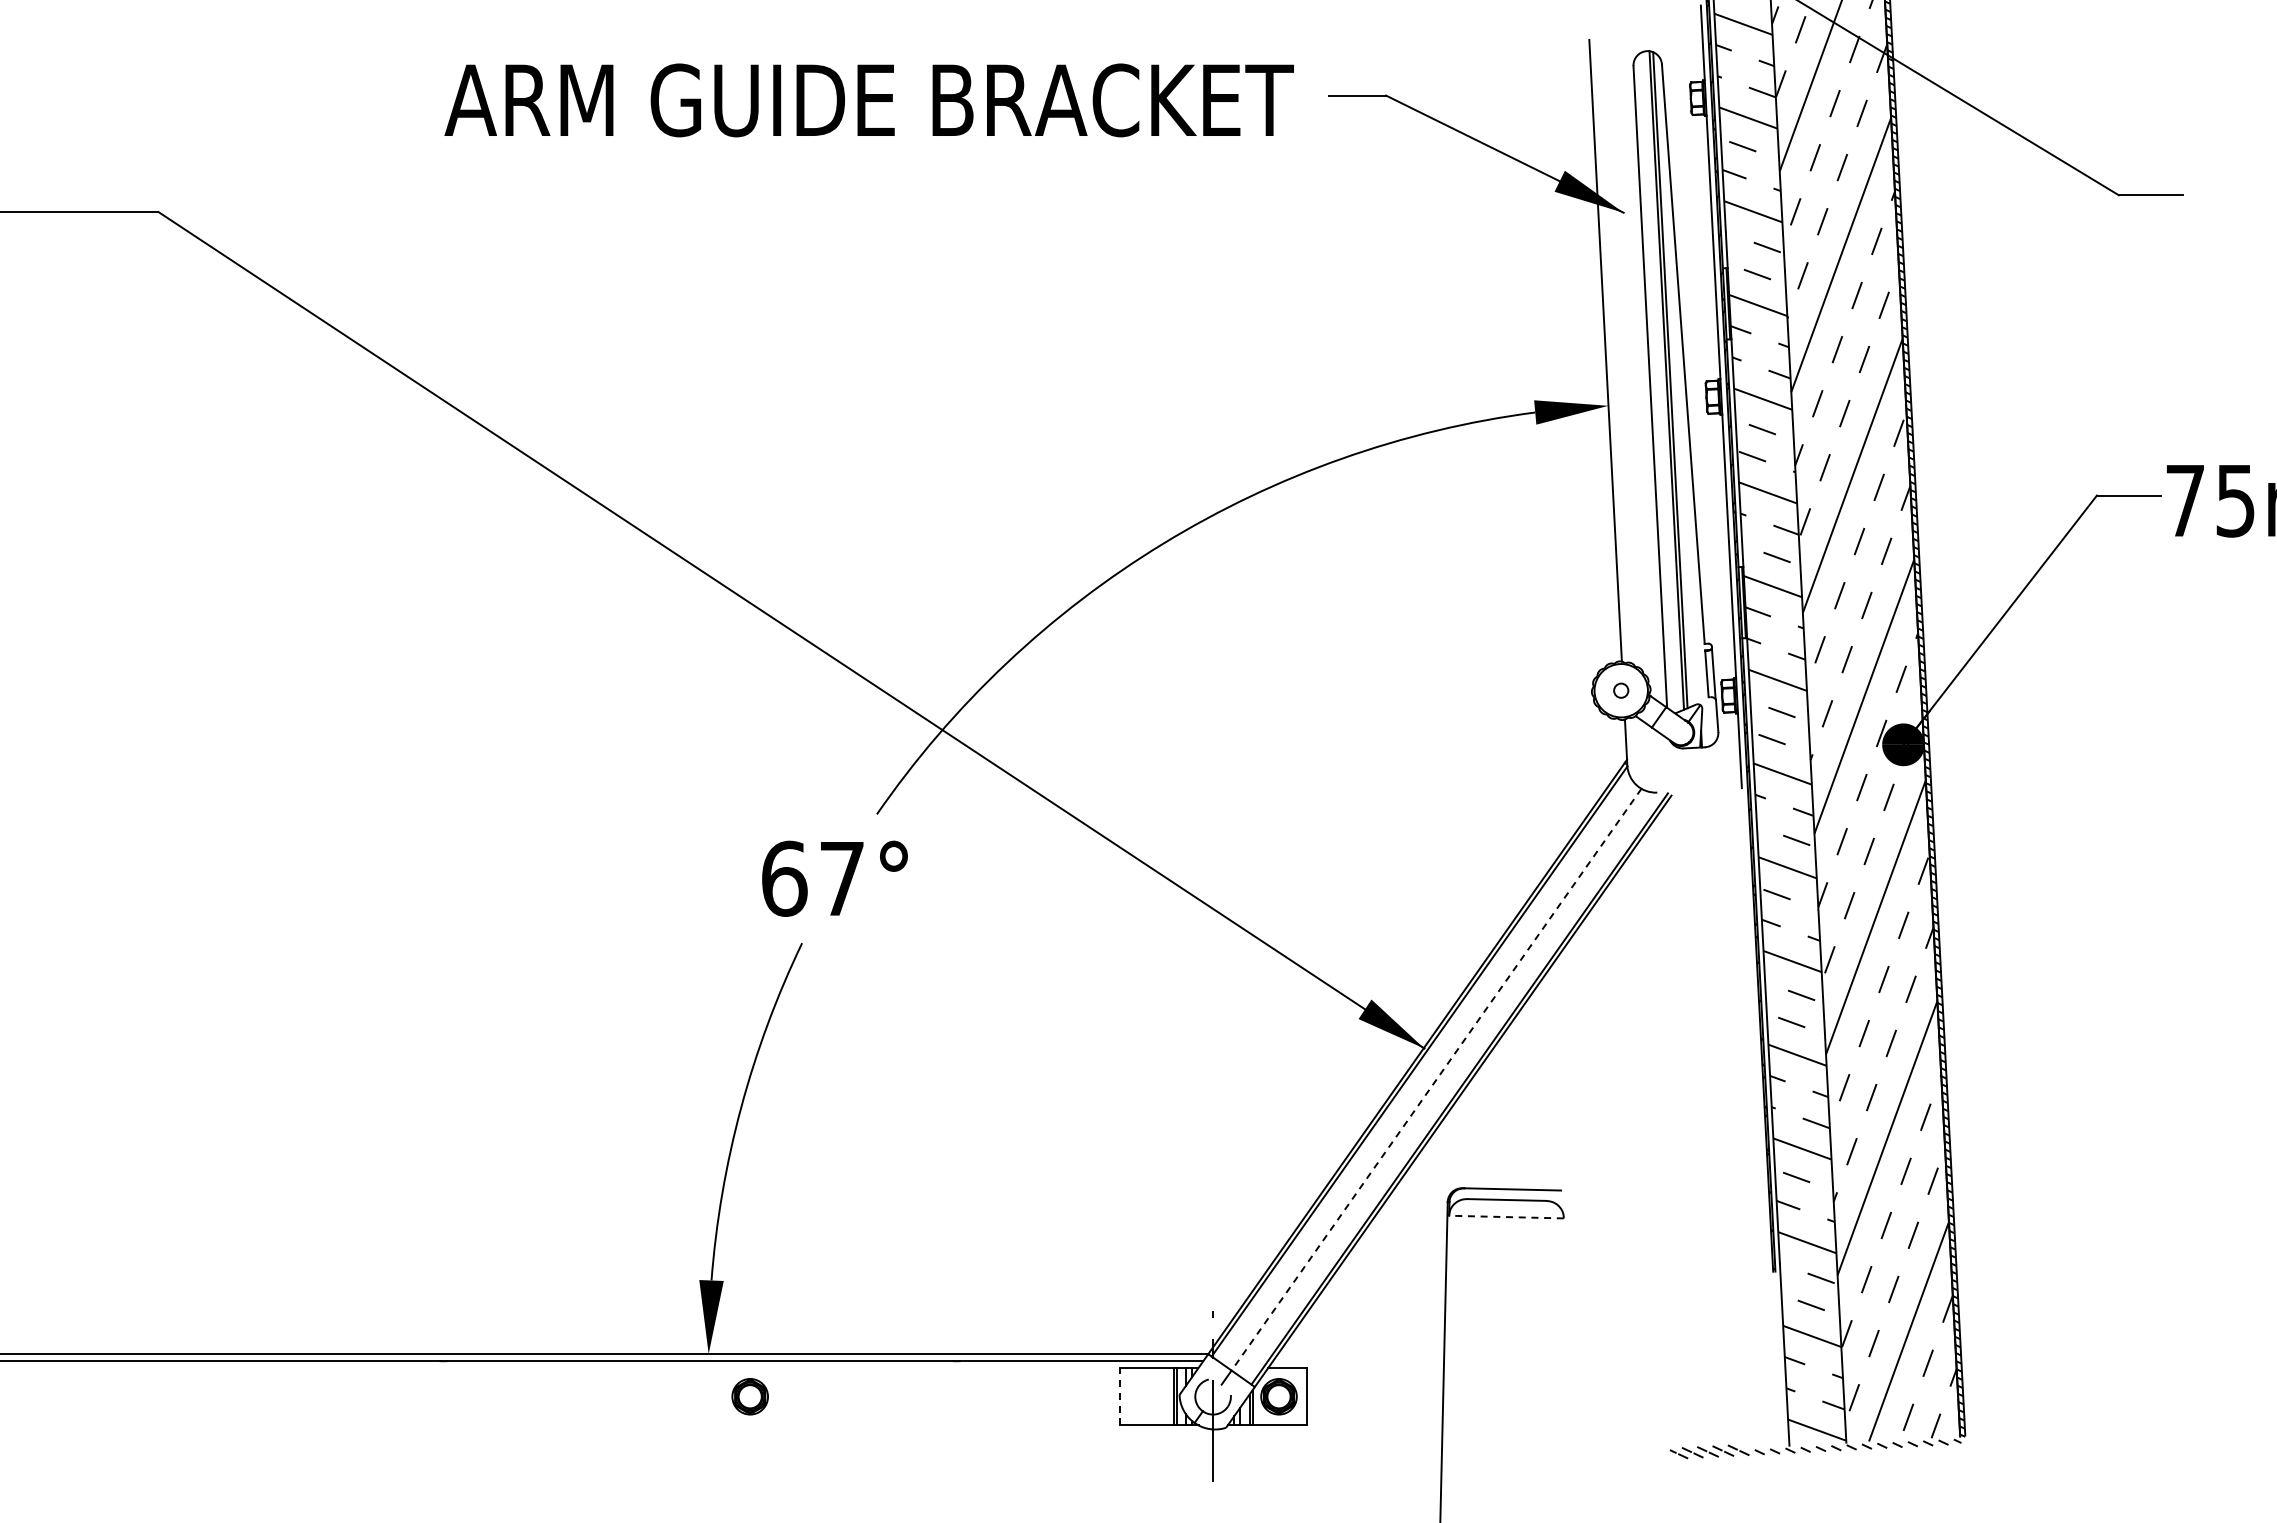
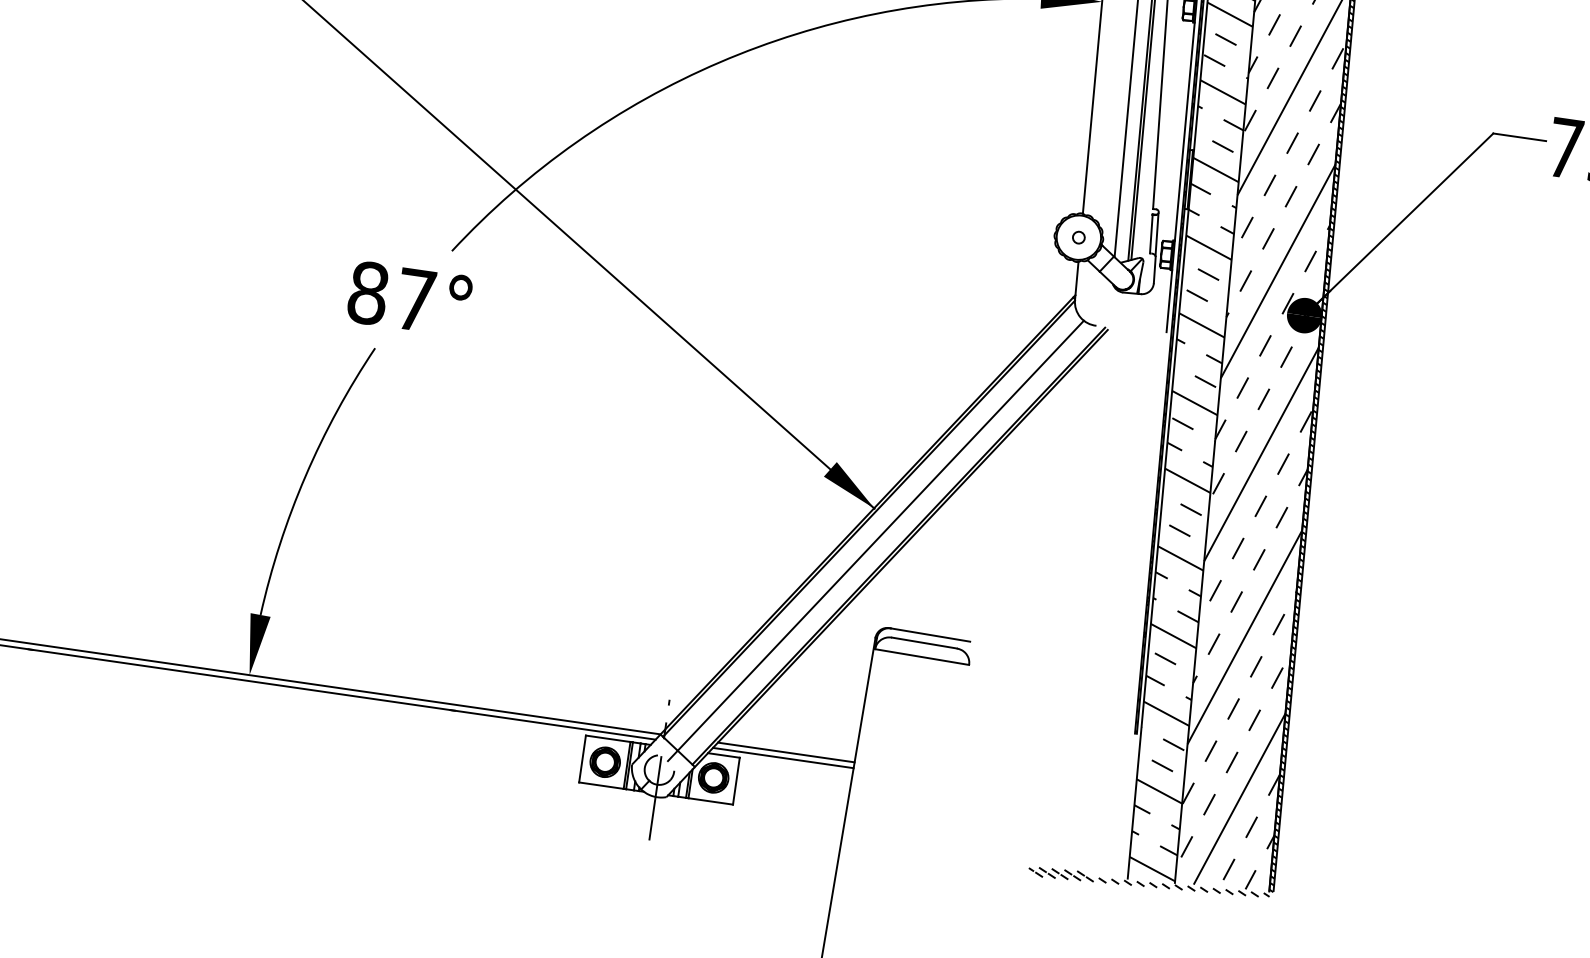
text: (784, 878) -> (368, 292), 67° -> 87°
line: (1436, 1079) -> (880, 535), dashed -> solid
line: (1505, 1217) -> (921, 657), dashed -> solid
line: (1361, 1354) -> (786, 752), added
line: (1358, 1361) -> (783, 758), added
part: (749, 1396) -> (604, 761), moved
line: (1119, 1396) -> (582, 758), dashed -> solid

